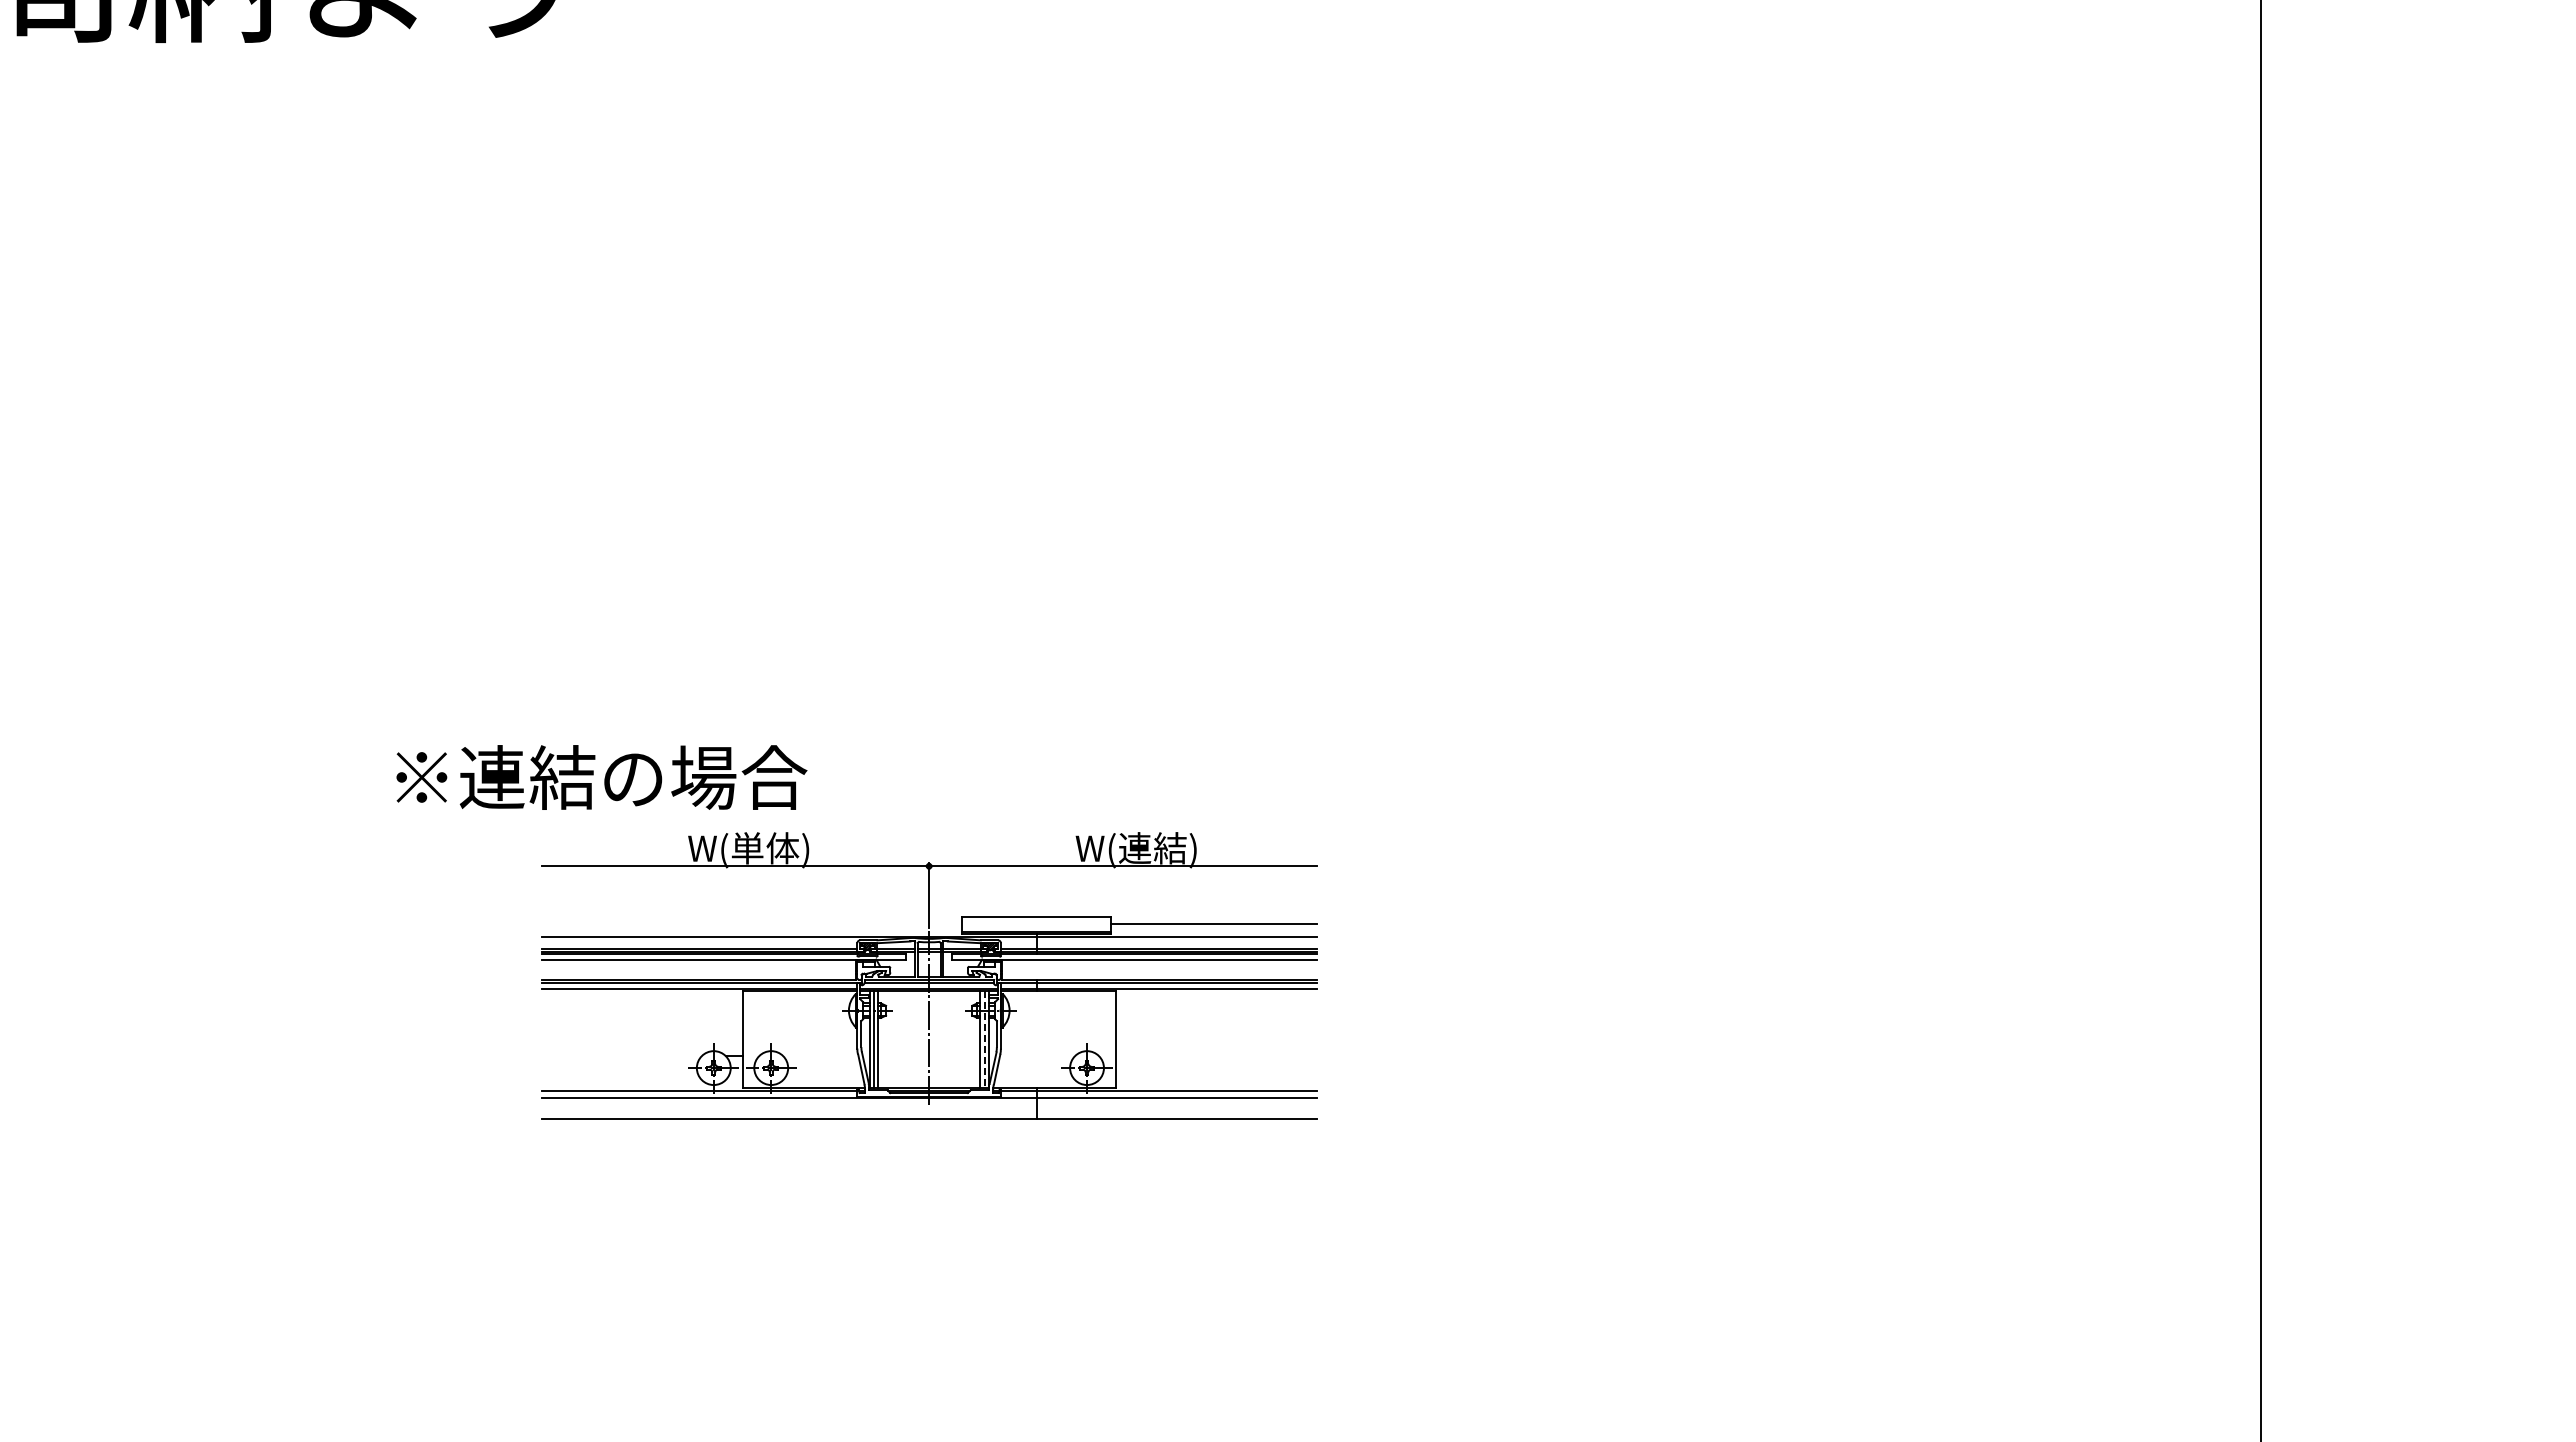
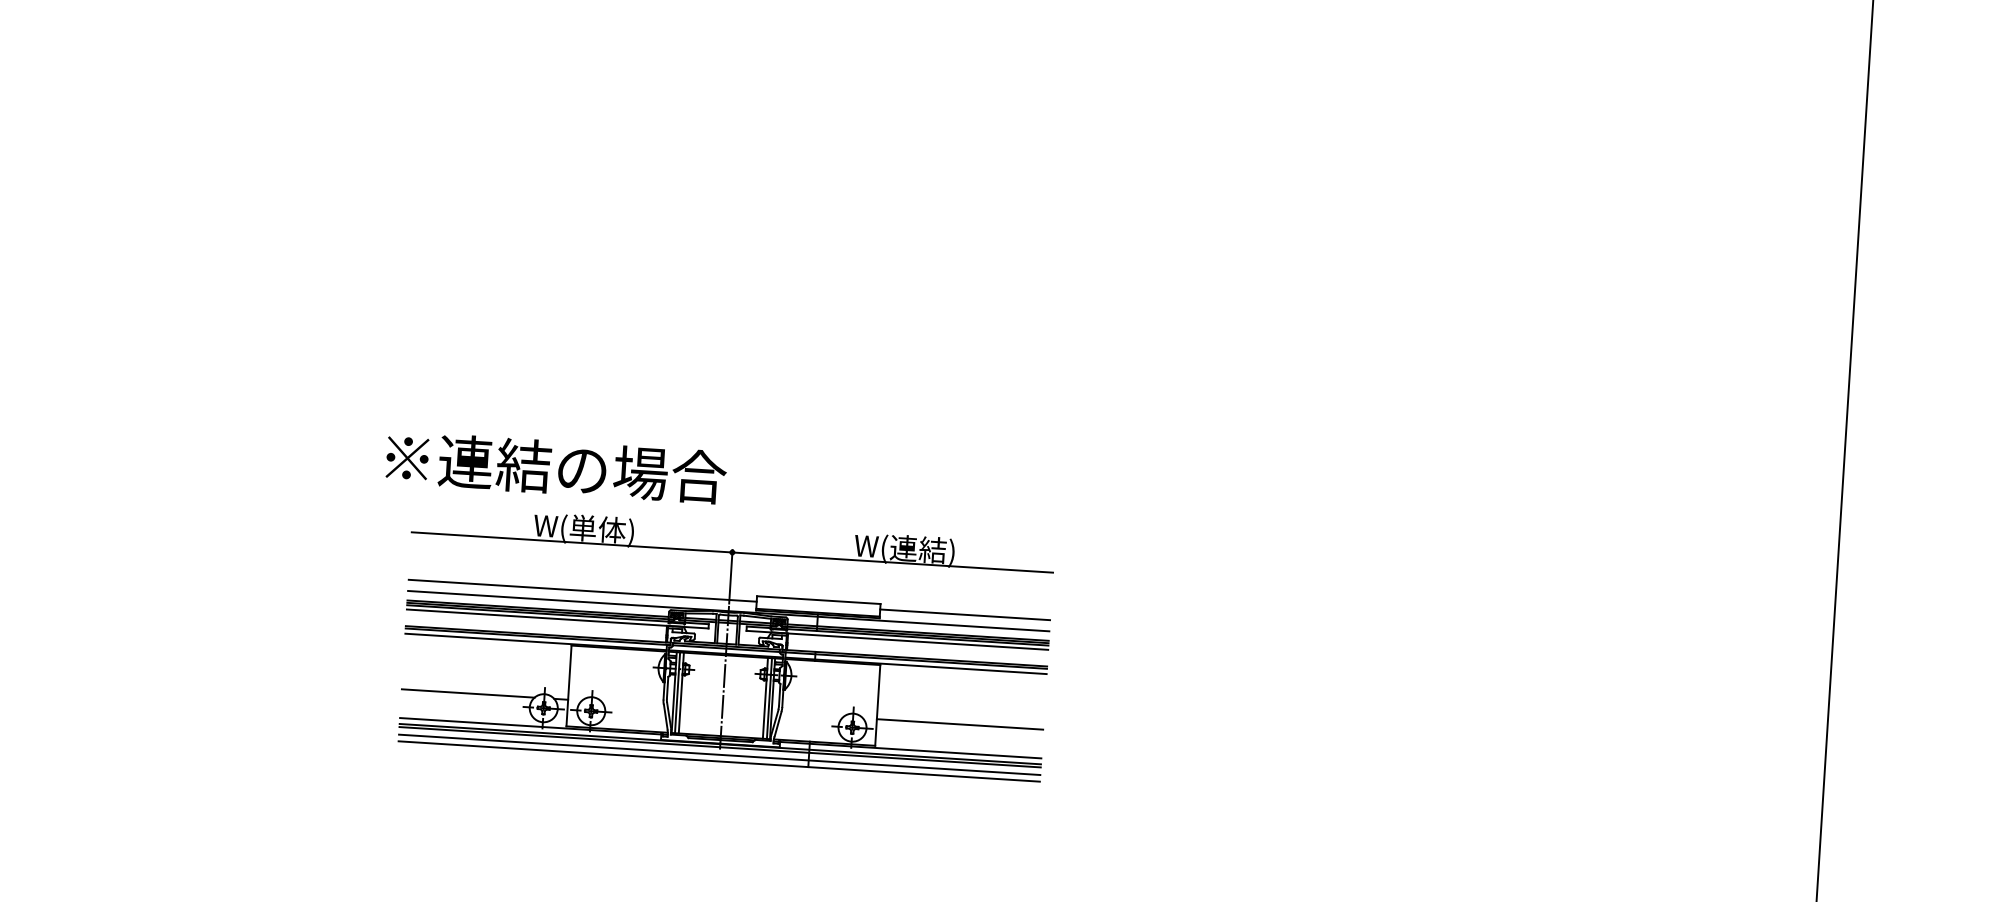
text: (601, 777) -> (556, 467), moved
line: (751, 923) -> (582, 590), added
line: (984, 1039) -> (769, 698), dashed -> solid
line: (621, 1056) -> (468, 693), added
line: (1215, 1056) -> (959, 724), added
line: (928, 1101) -> (719, 747), added
line: (928, 1110) -> (719, 754), added

